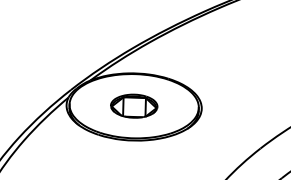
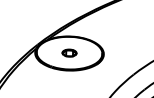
part: (134, 104) -> (69, 52), size x0.6

